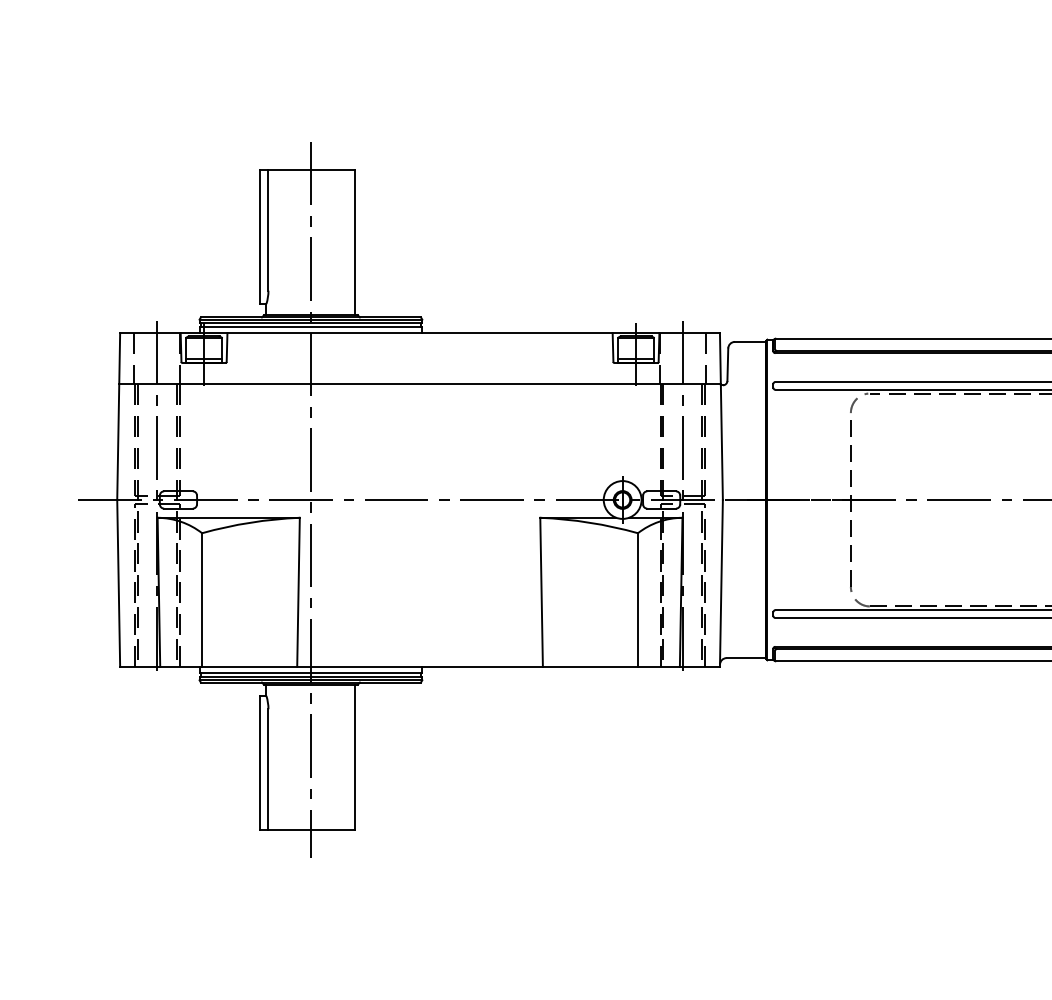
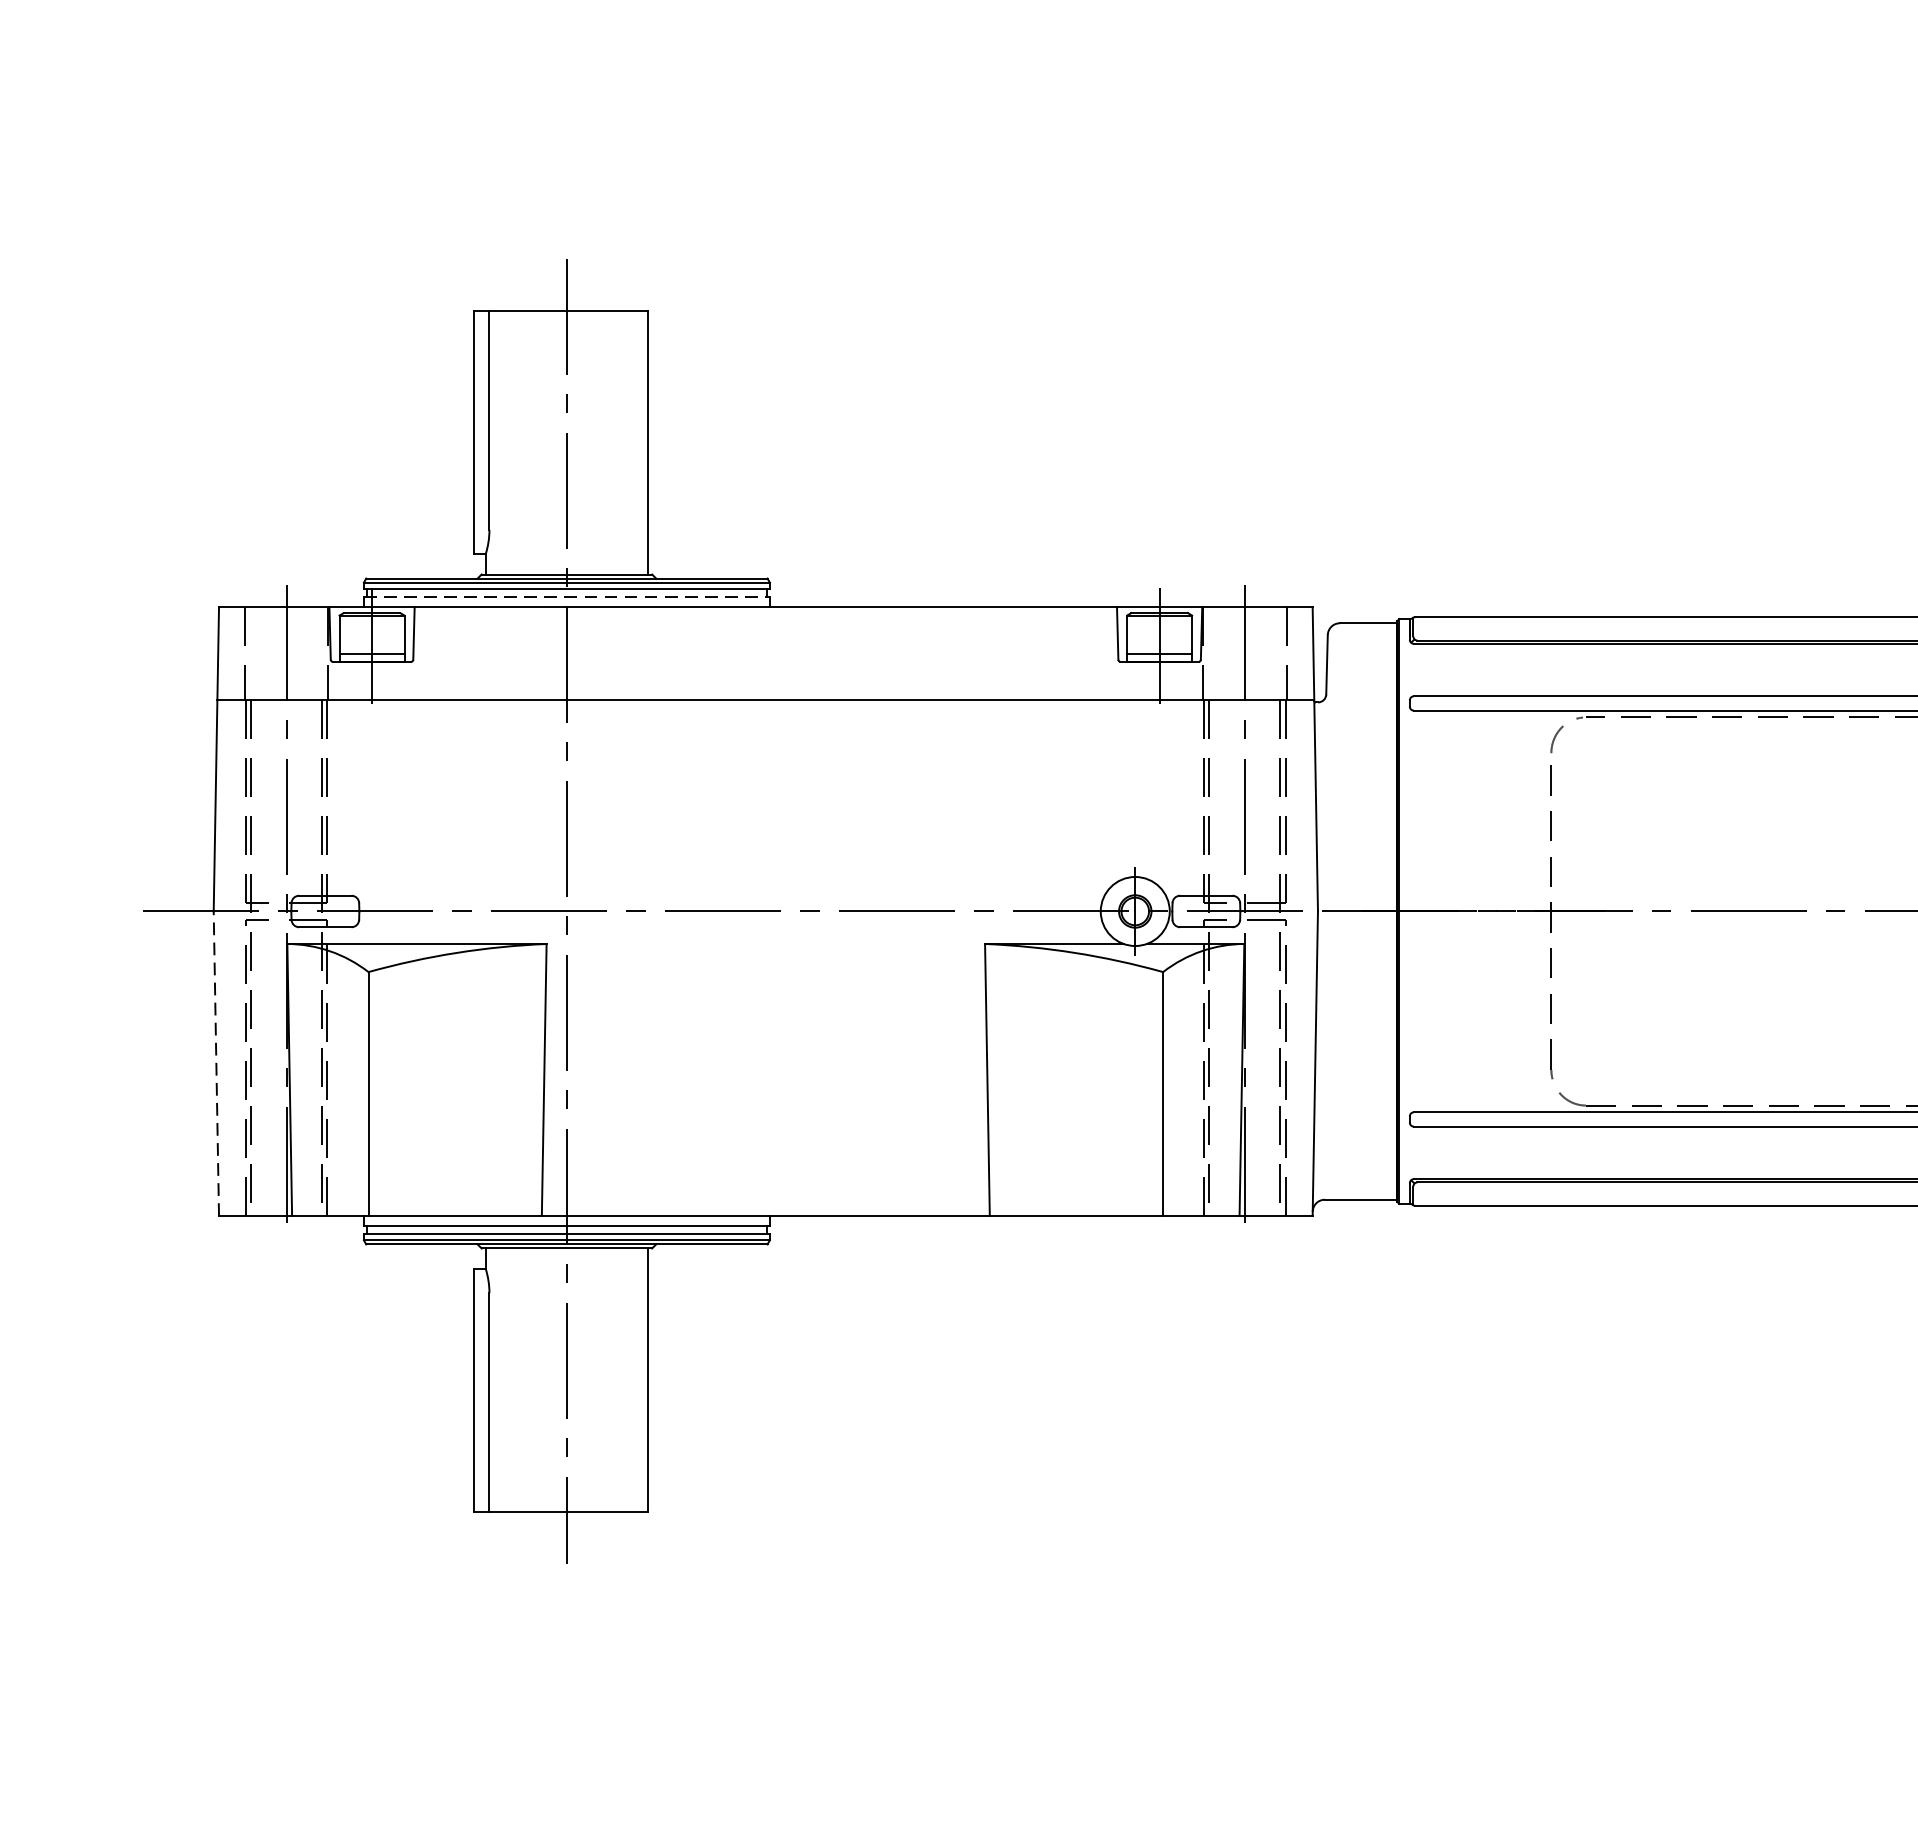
line: (311, 327) -> (567, 596), solid -> dashed
line: (118, 583) -> (216, 1063), solid -> dashed

